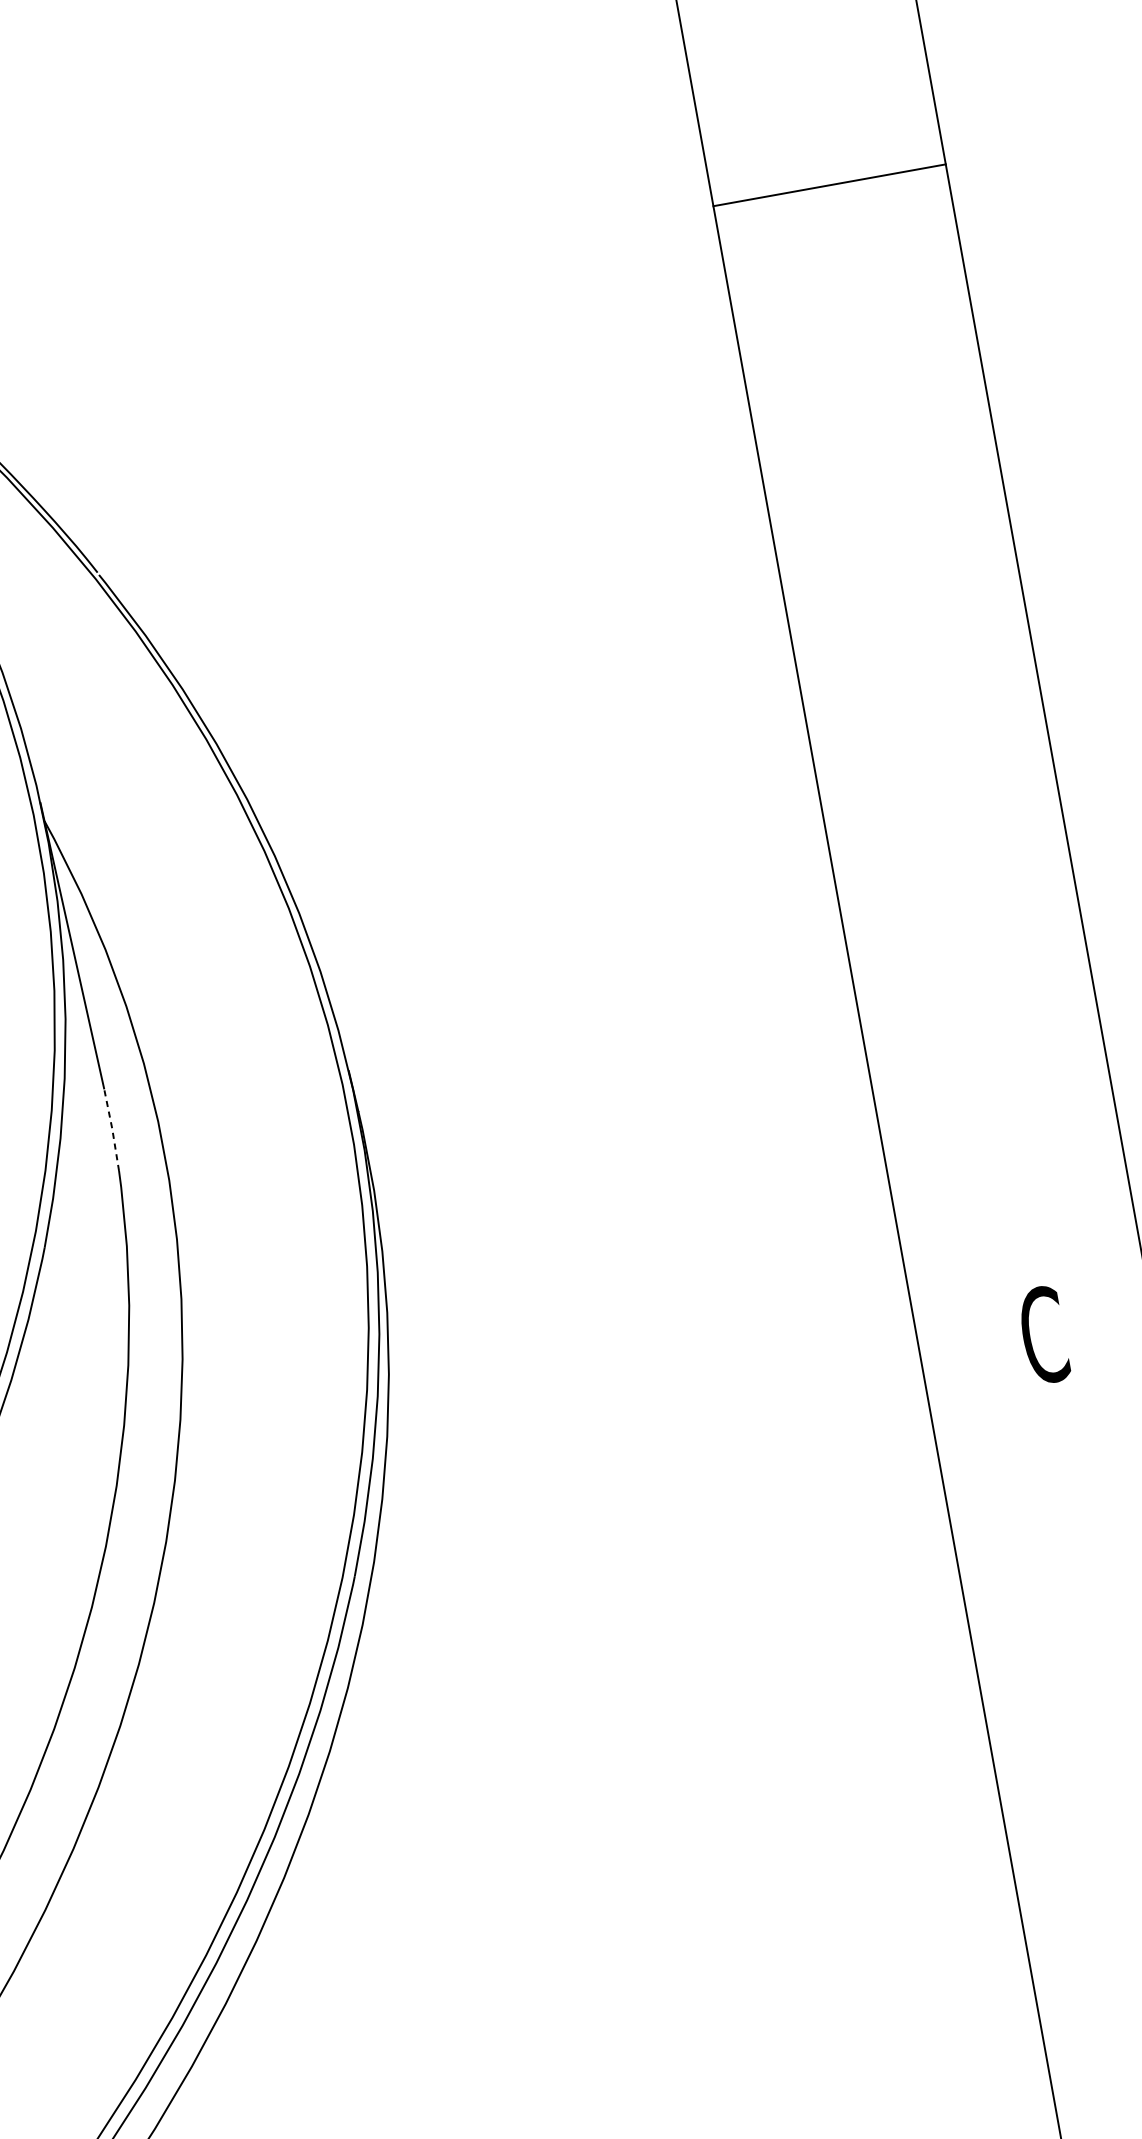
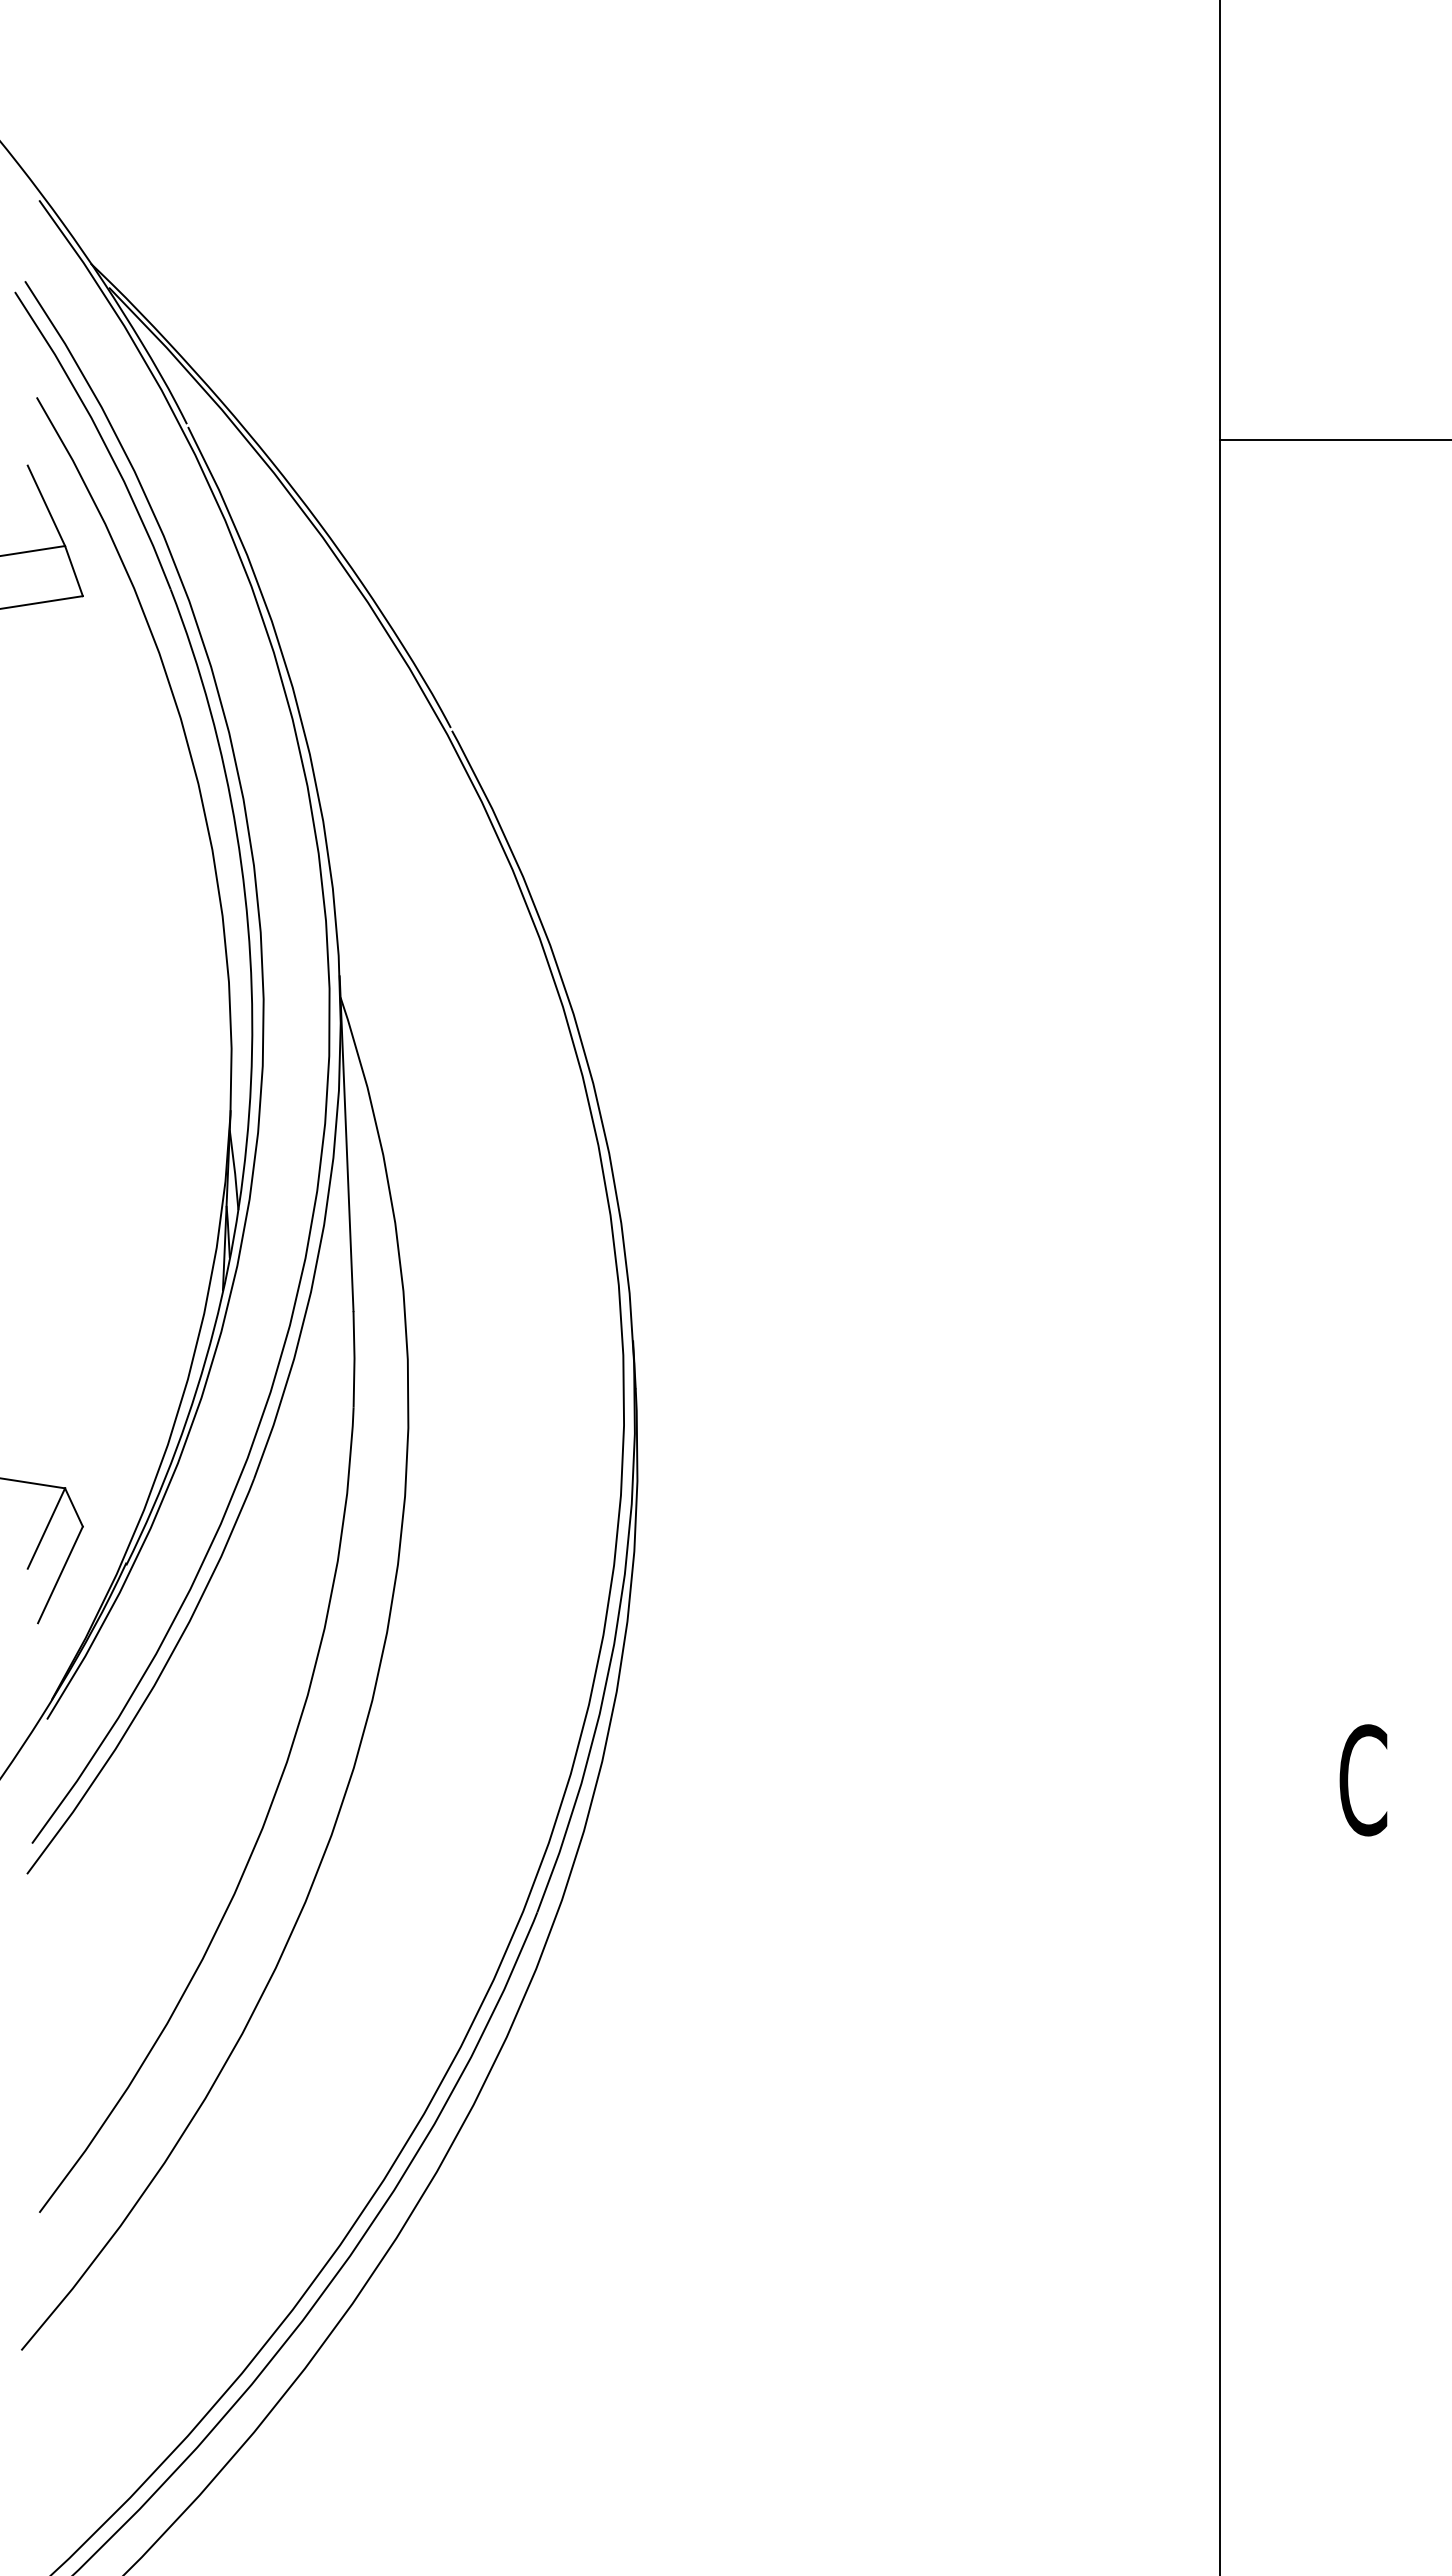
line: (112, 1128) -> (354, 1358), dashed -> solid

